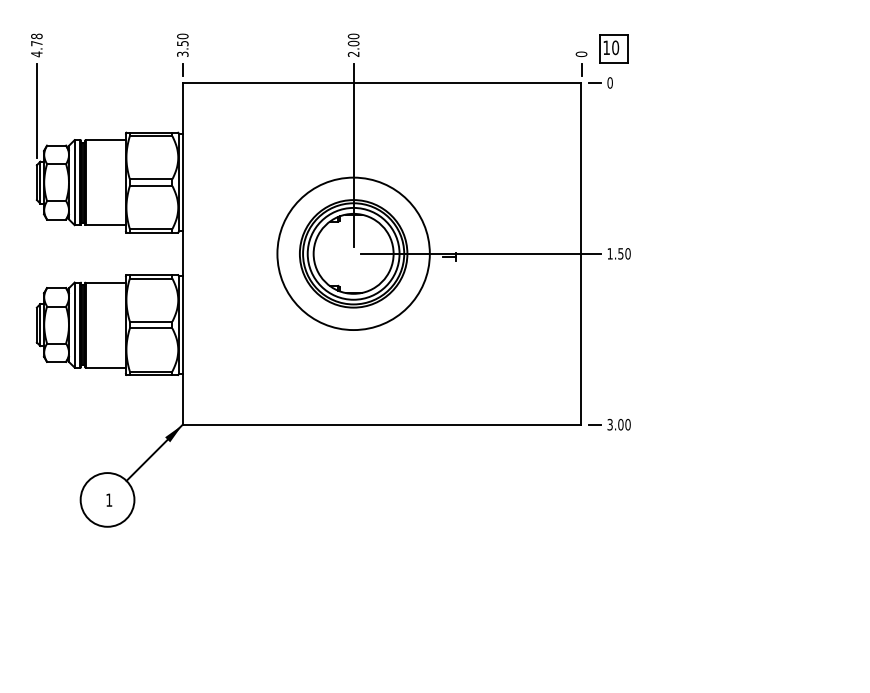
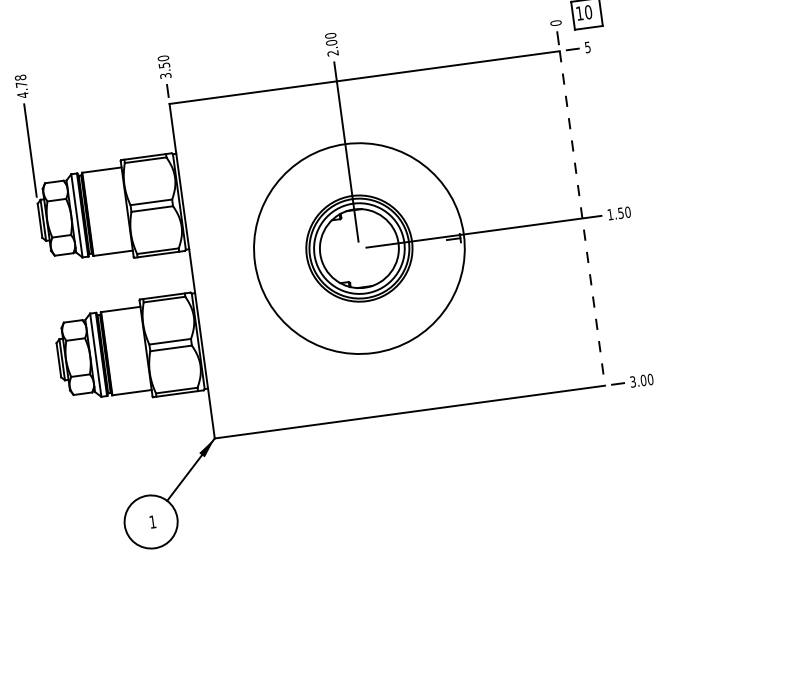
text: (609, 82) -> (587, 47), 0 -> 5
circle: (353, 253) -> (359, 248), size x1.4
line: (581, 253) -> (582, 218), solid -> dashed

